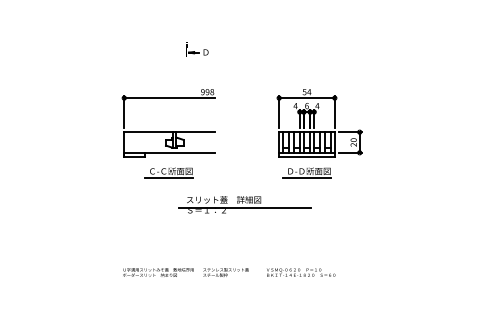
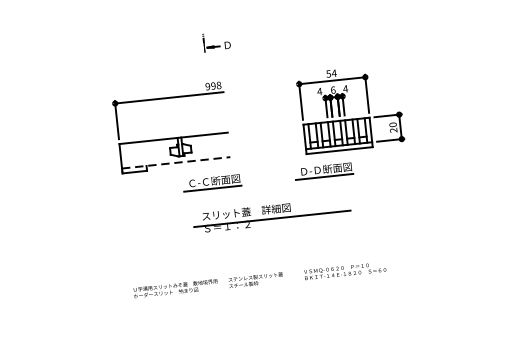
part: (197, 49) -> (217, 42), moved
line: (169, 152) -> (175, 162), solid -> dashed
part: (168, 172) -> (211, 182), moved
part: (306, 172) -> (323, 171), moved
text: (229, 272) -> (260, 279), moved

